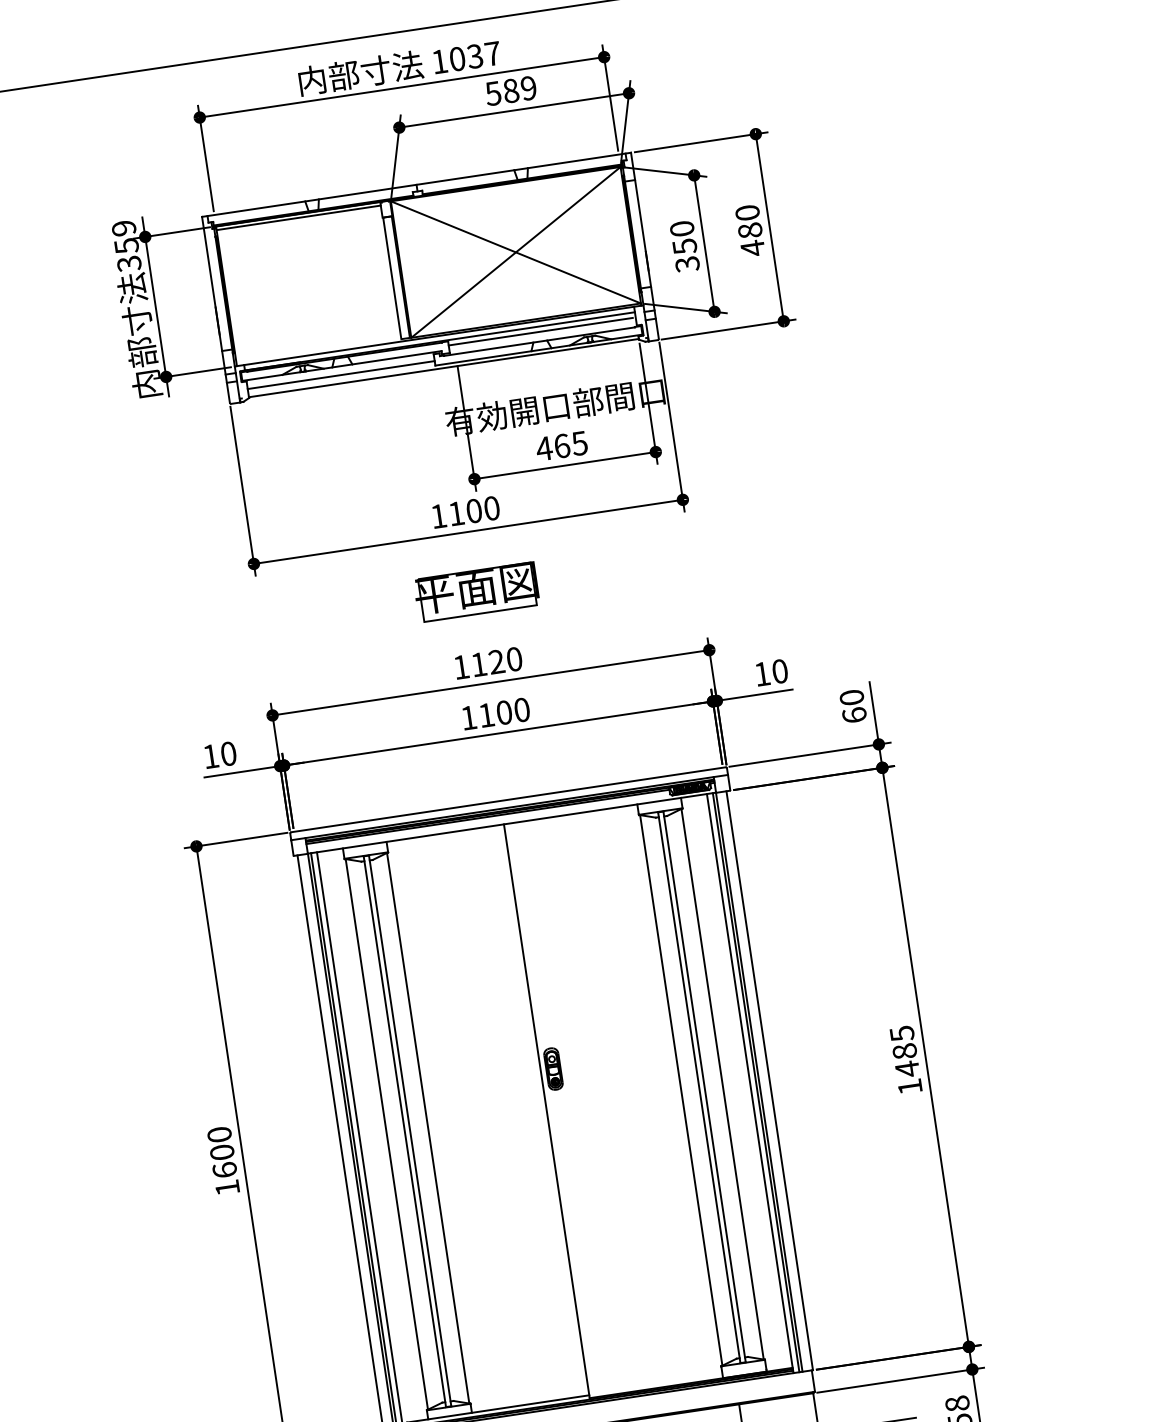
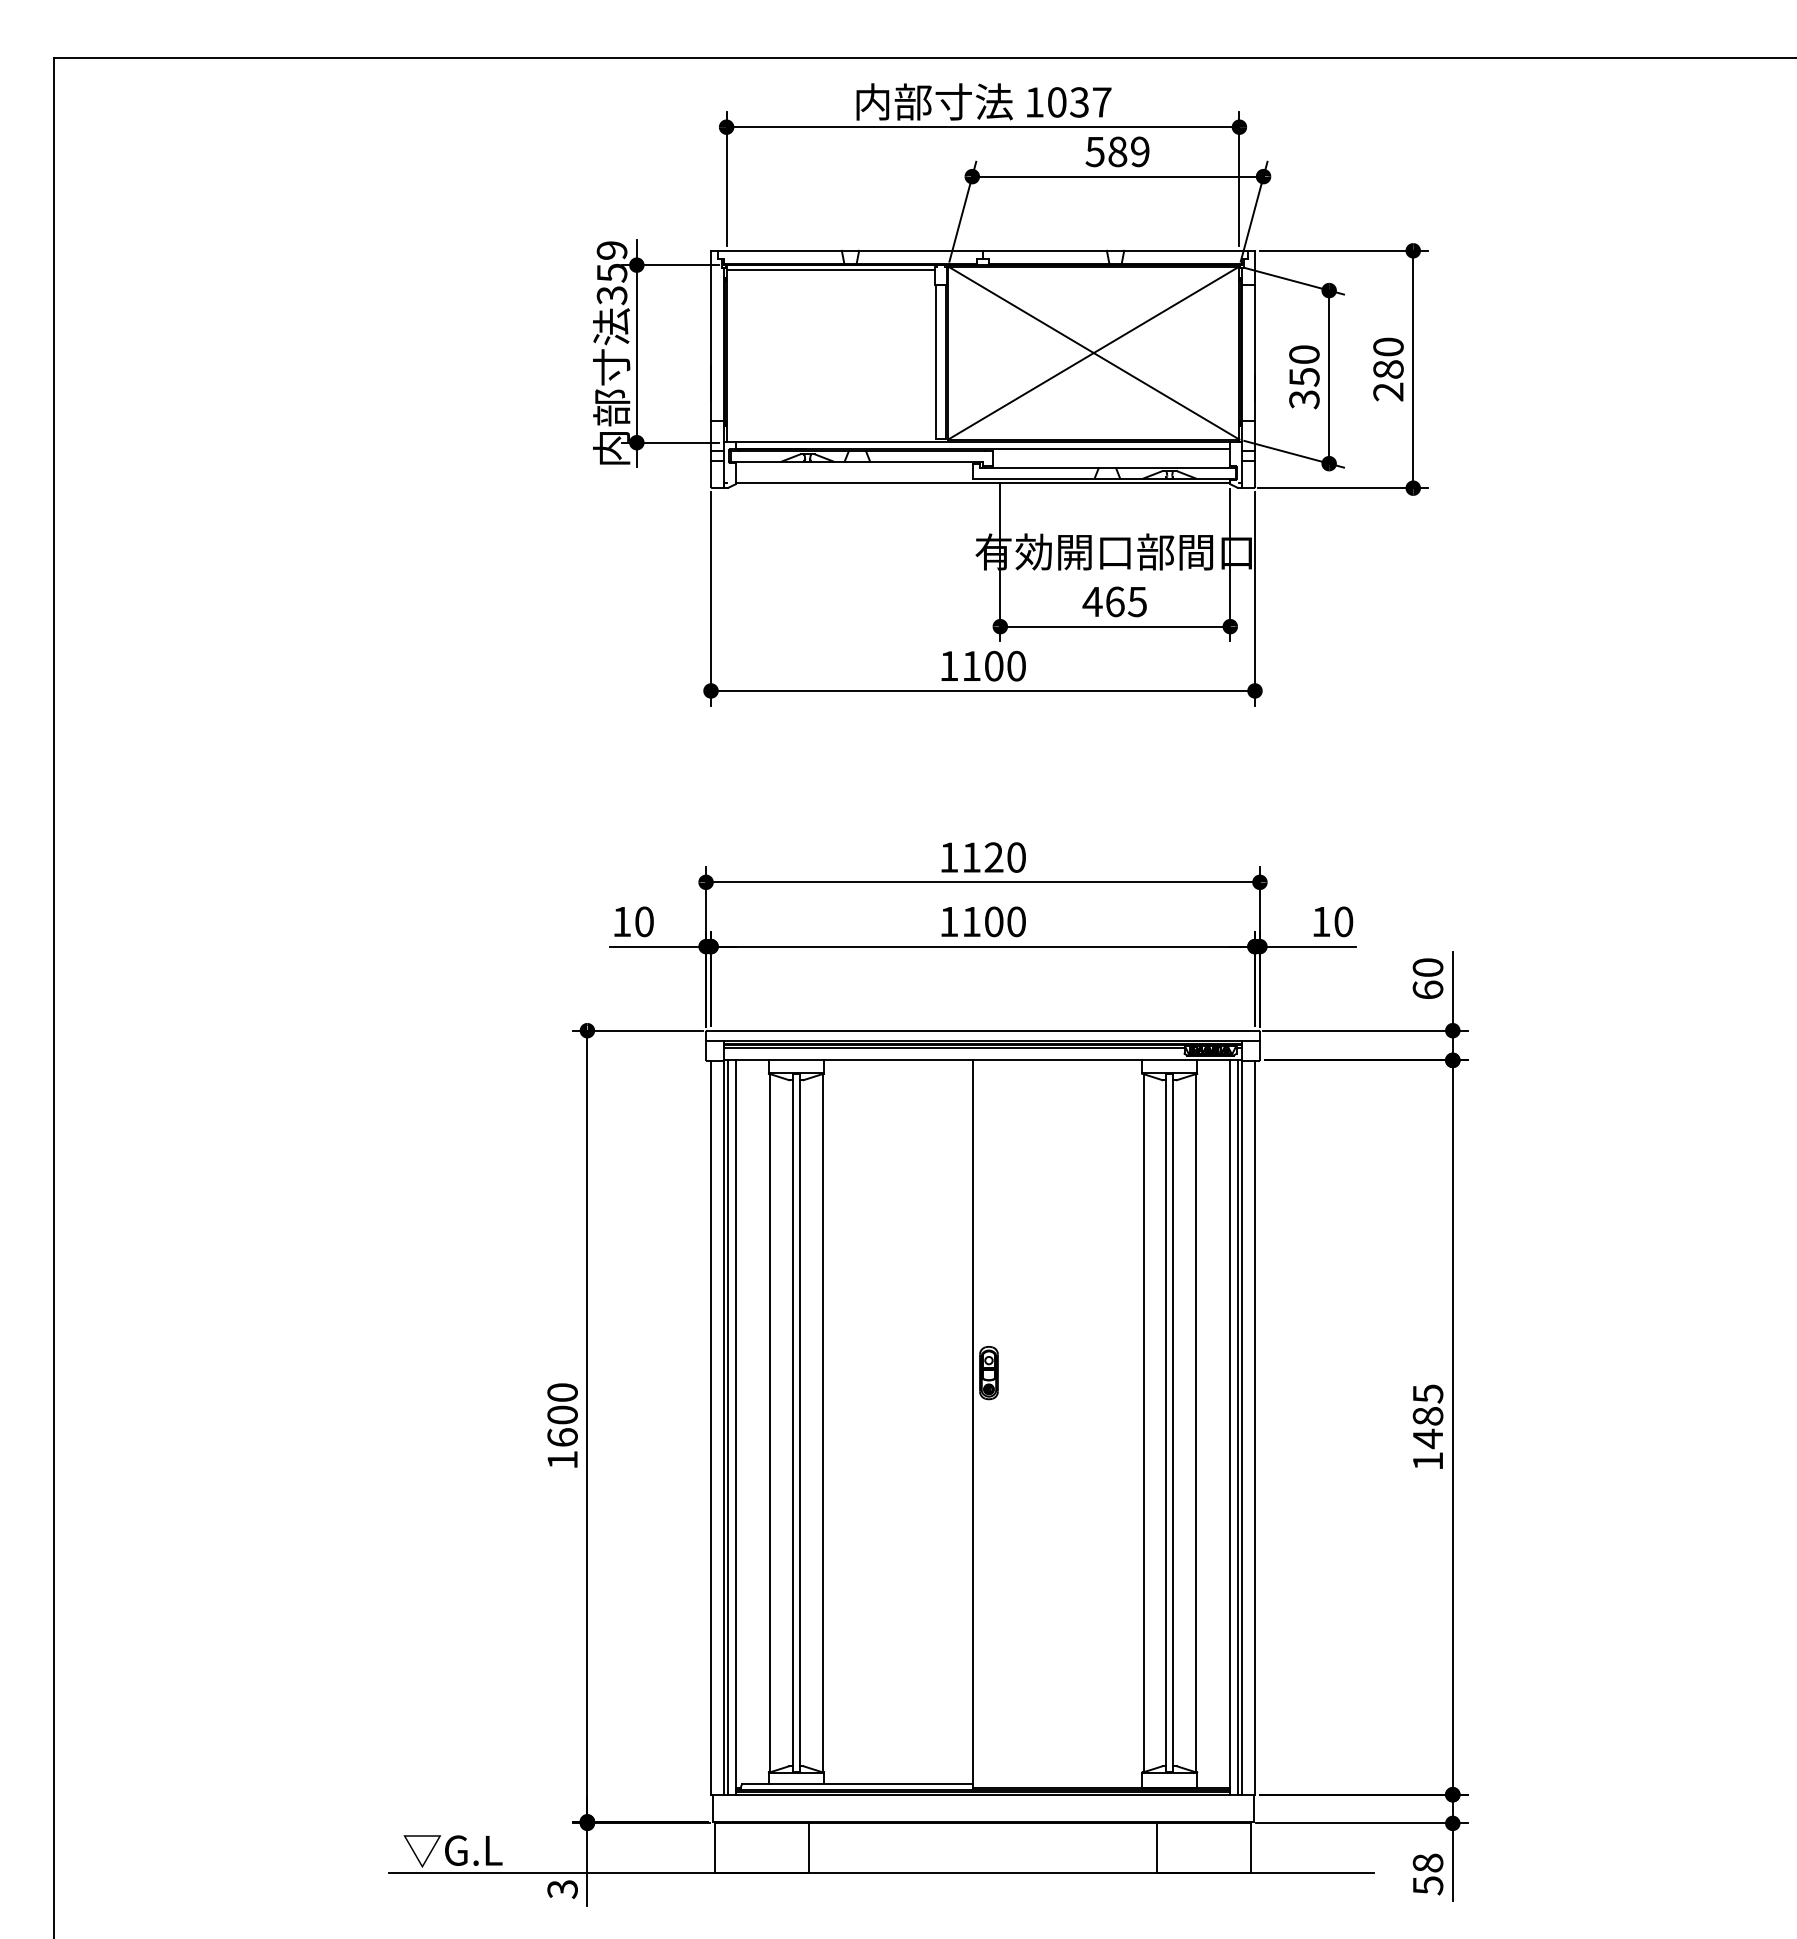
text: (752, 248) -> (1388, 392), 480 -> 280
line: (540, 332) -> (1109, 456), removed
line: (340, 374) -> (853, 472), removed
part: (477, 592) -> (982, 767), removed

